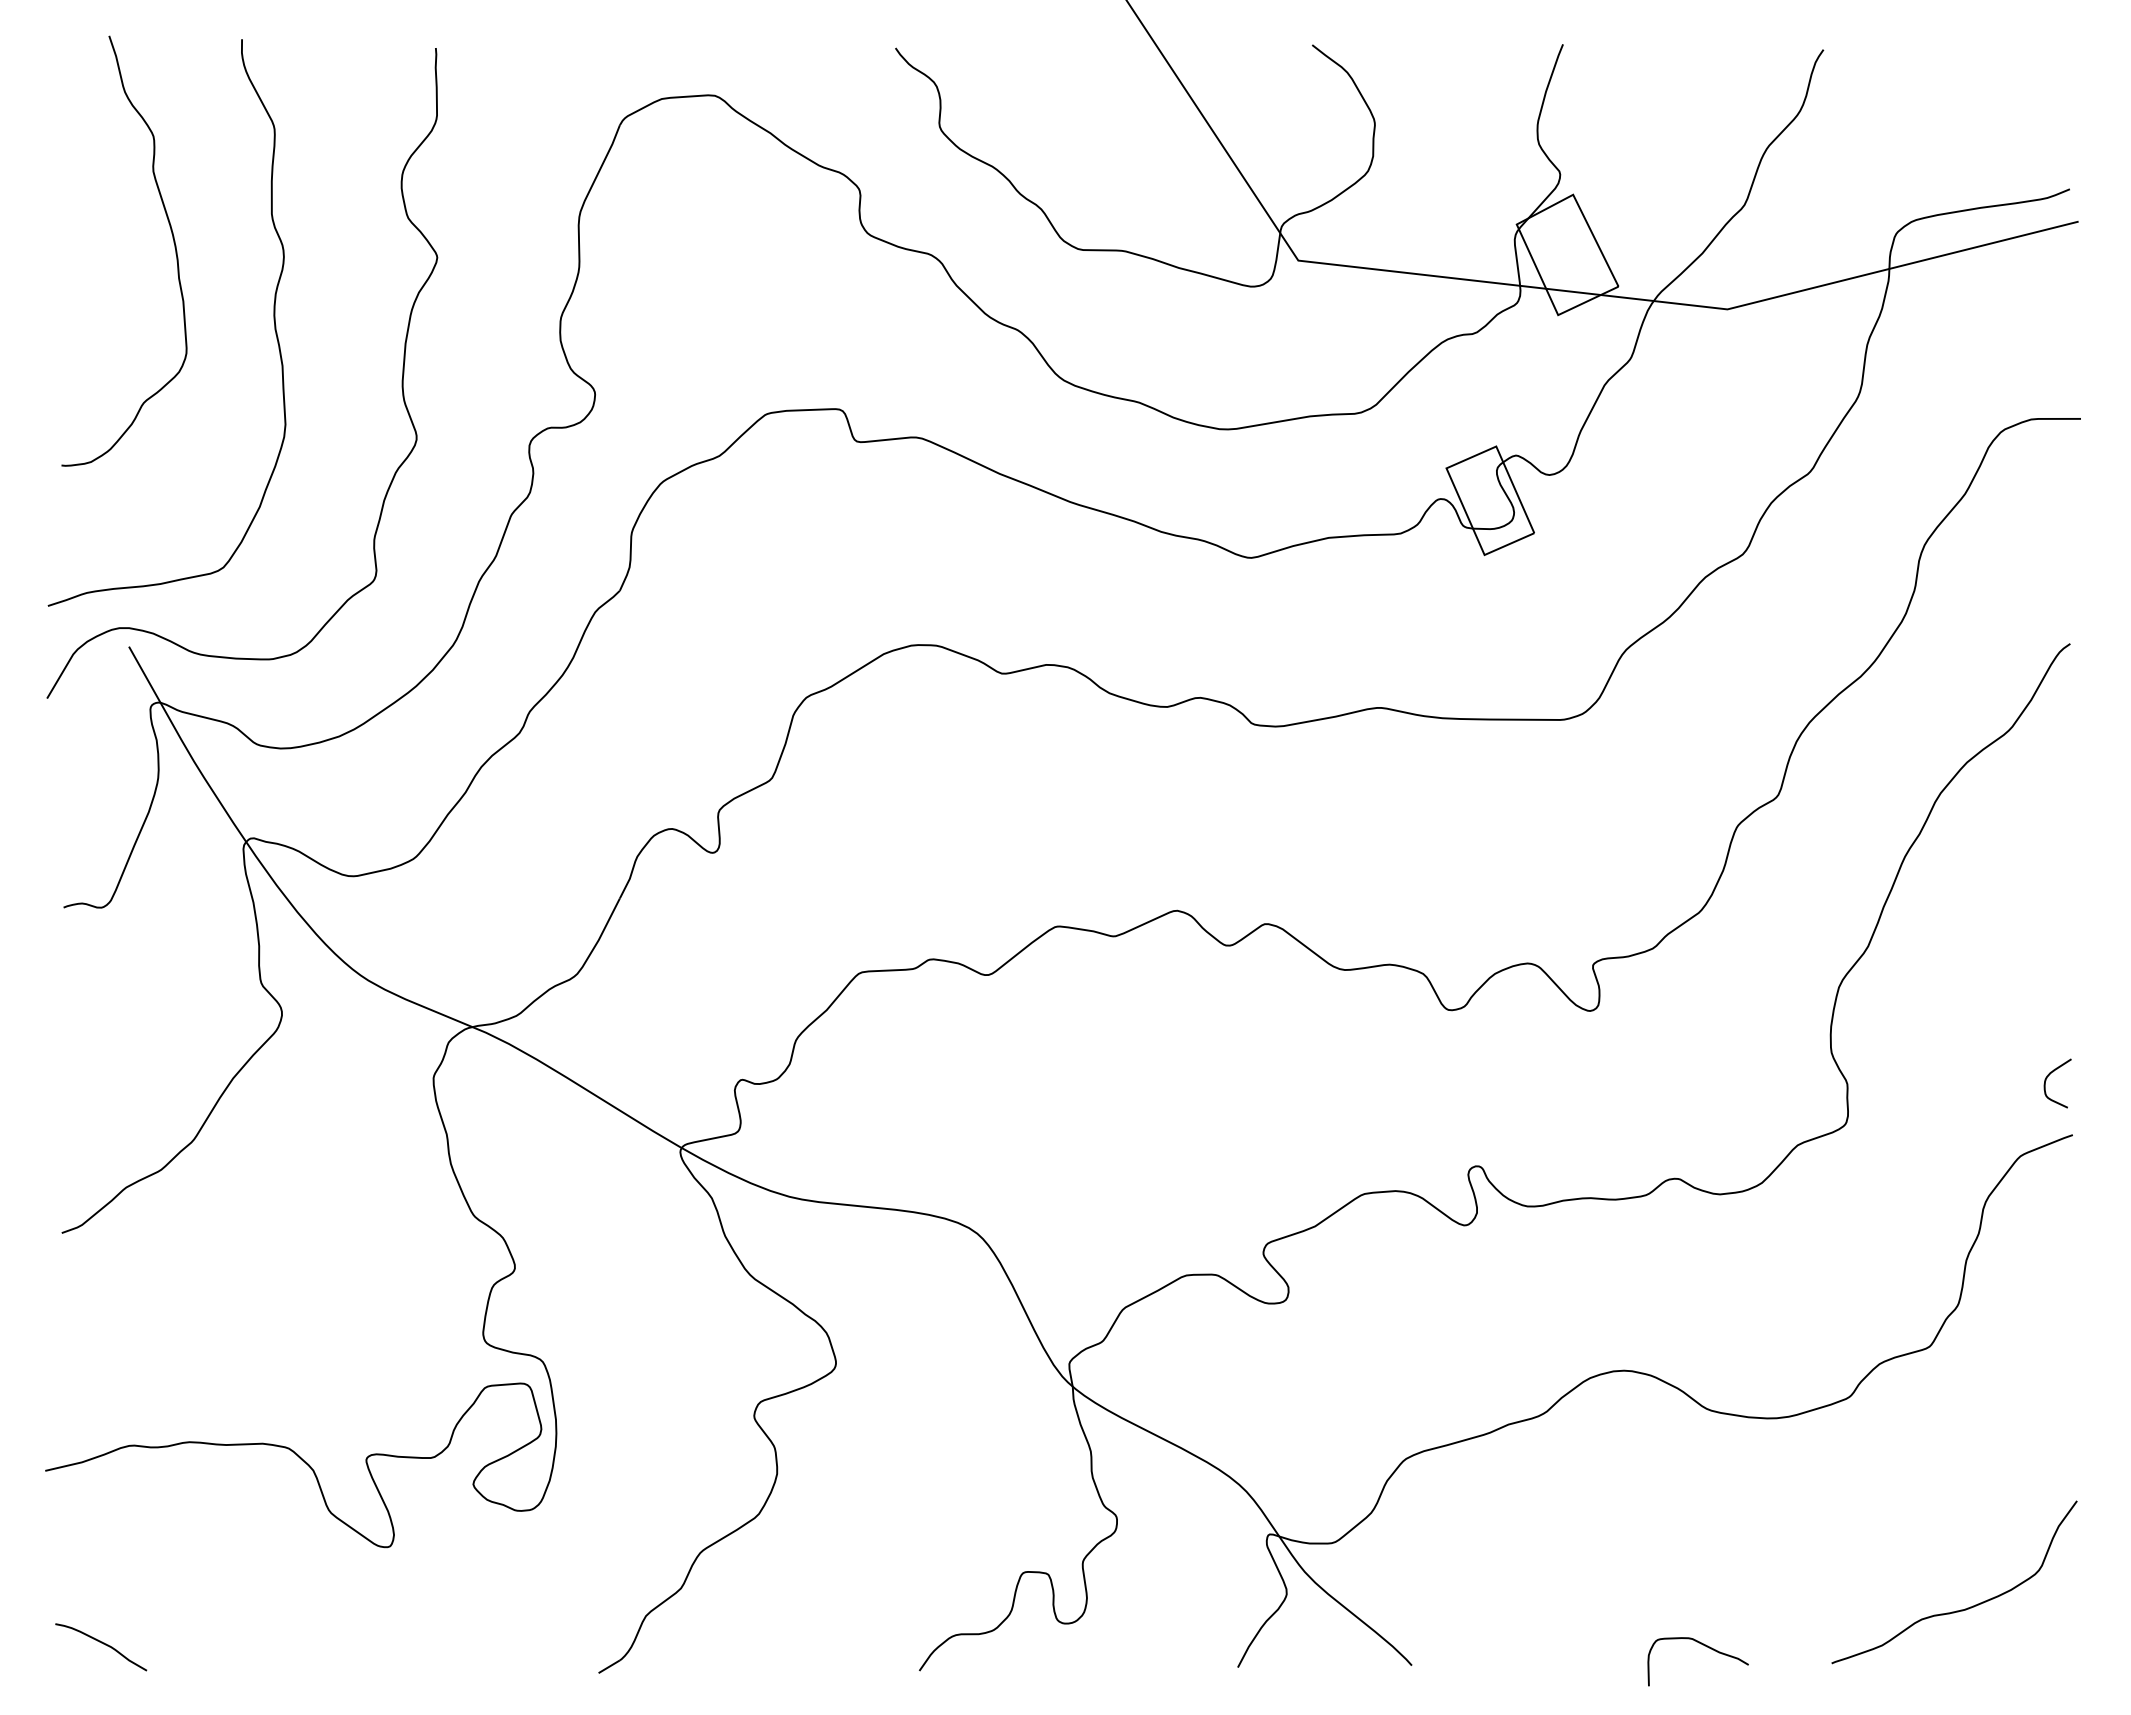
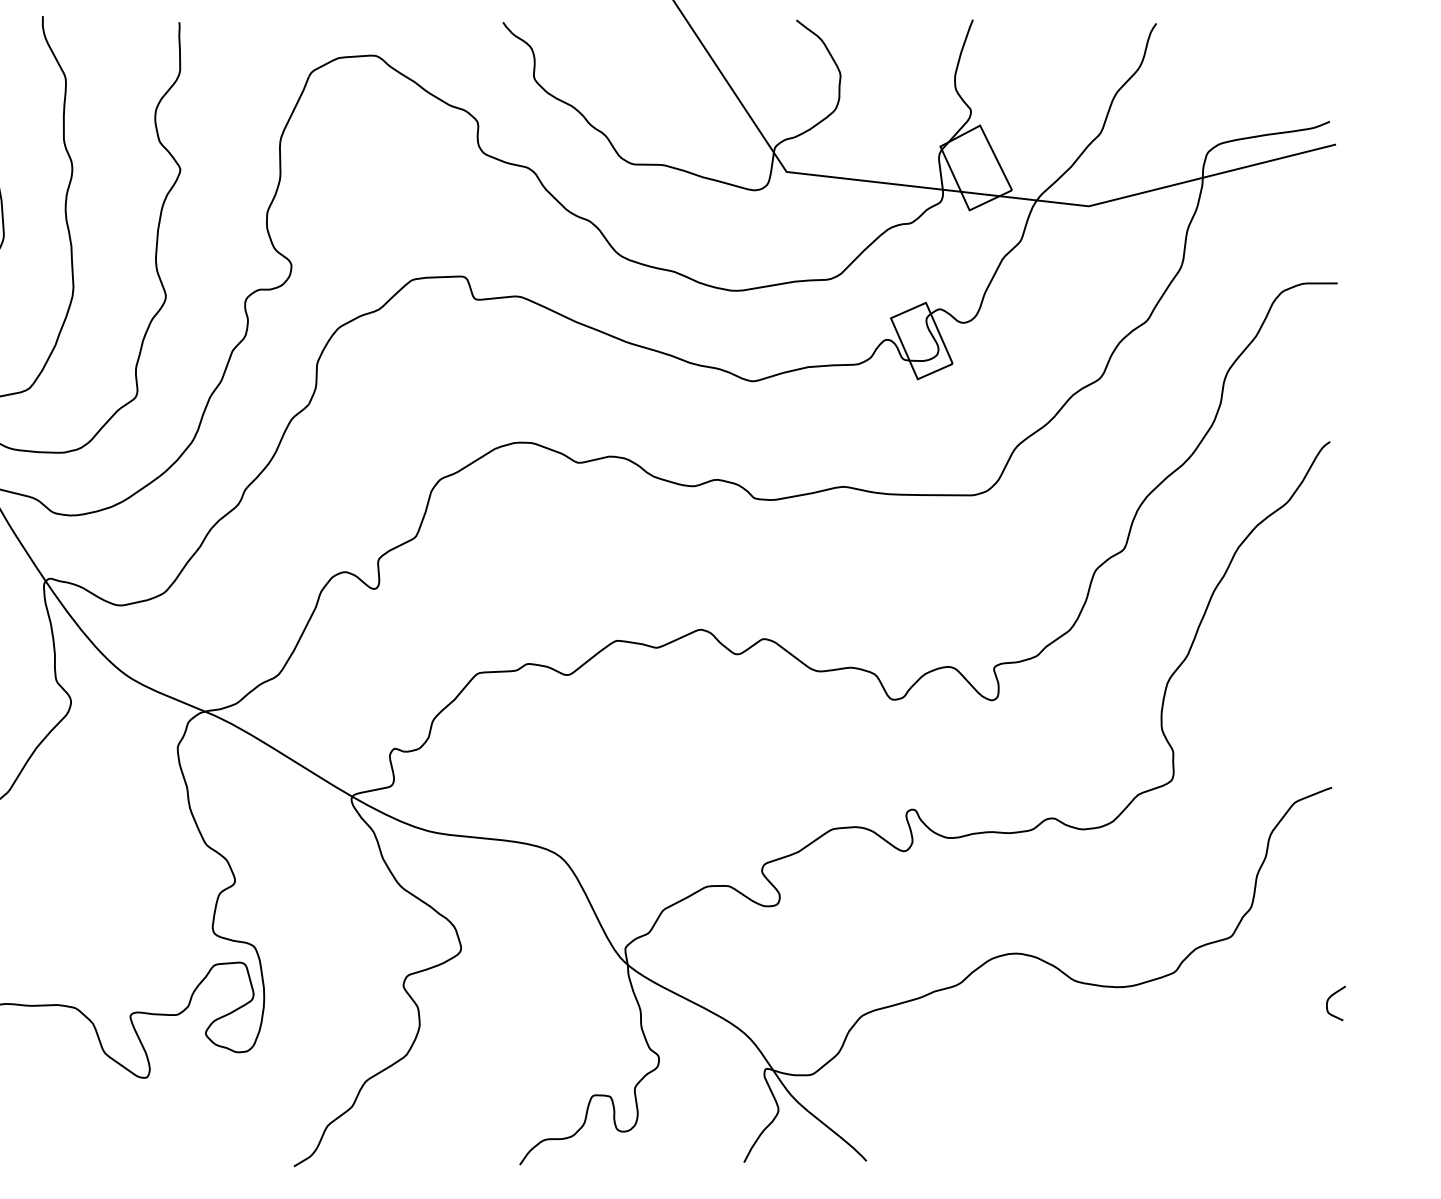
curve: (2047, 1078) -> (1328, 999), moved
curve: (1960, 1609) -> (1252, 1121), removed
curve: (1705, 1646) -> (1073, 1147), removed

